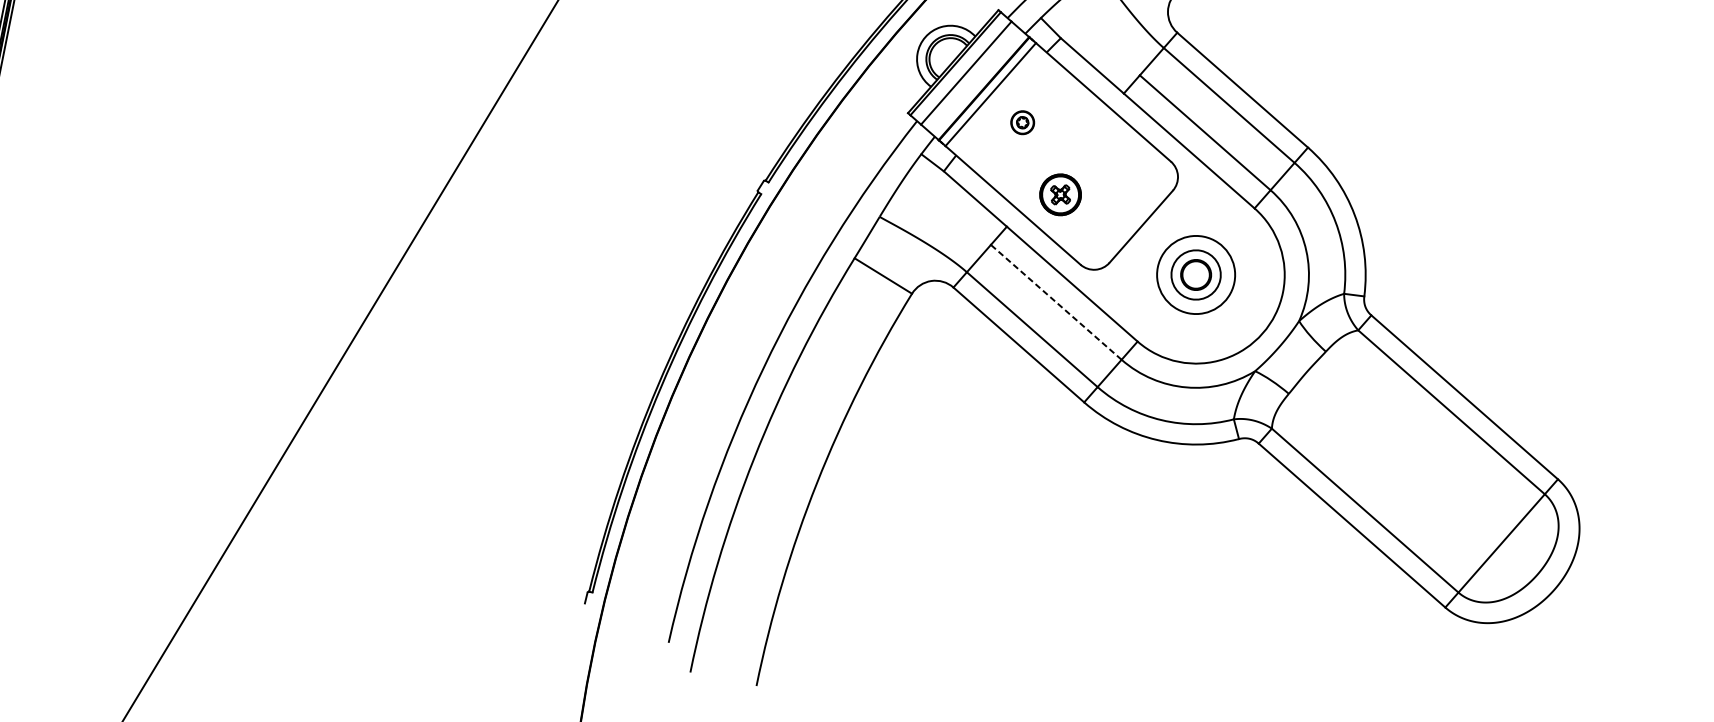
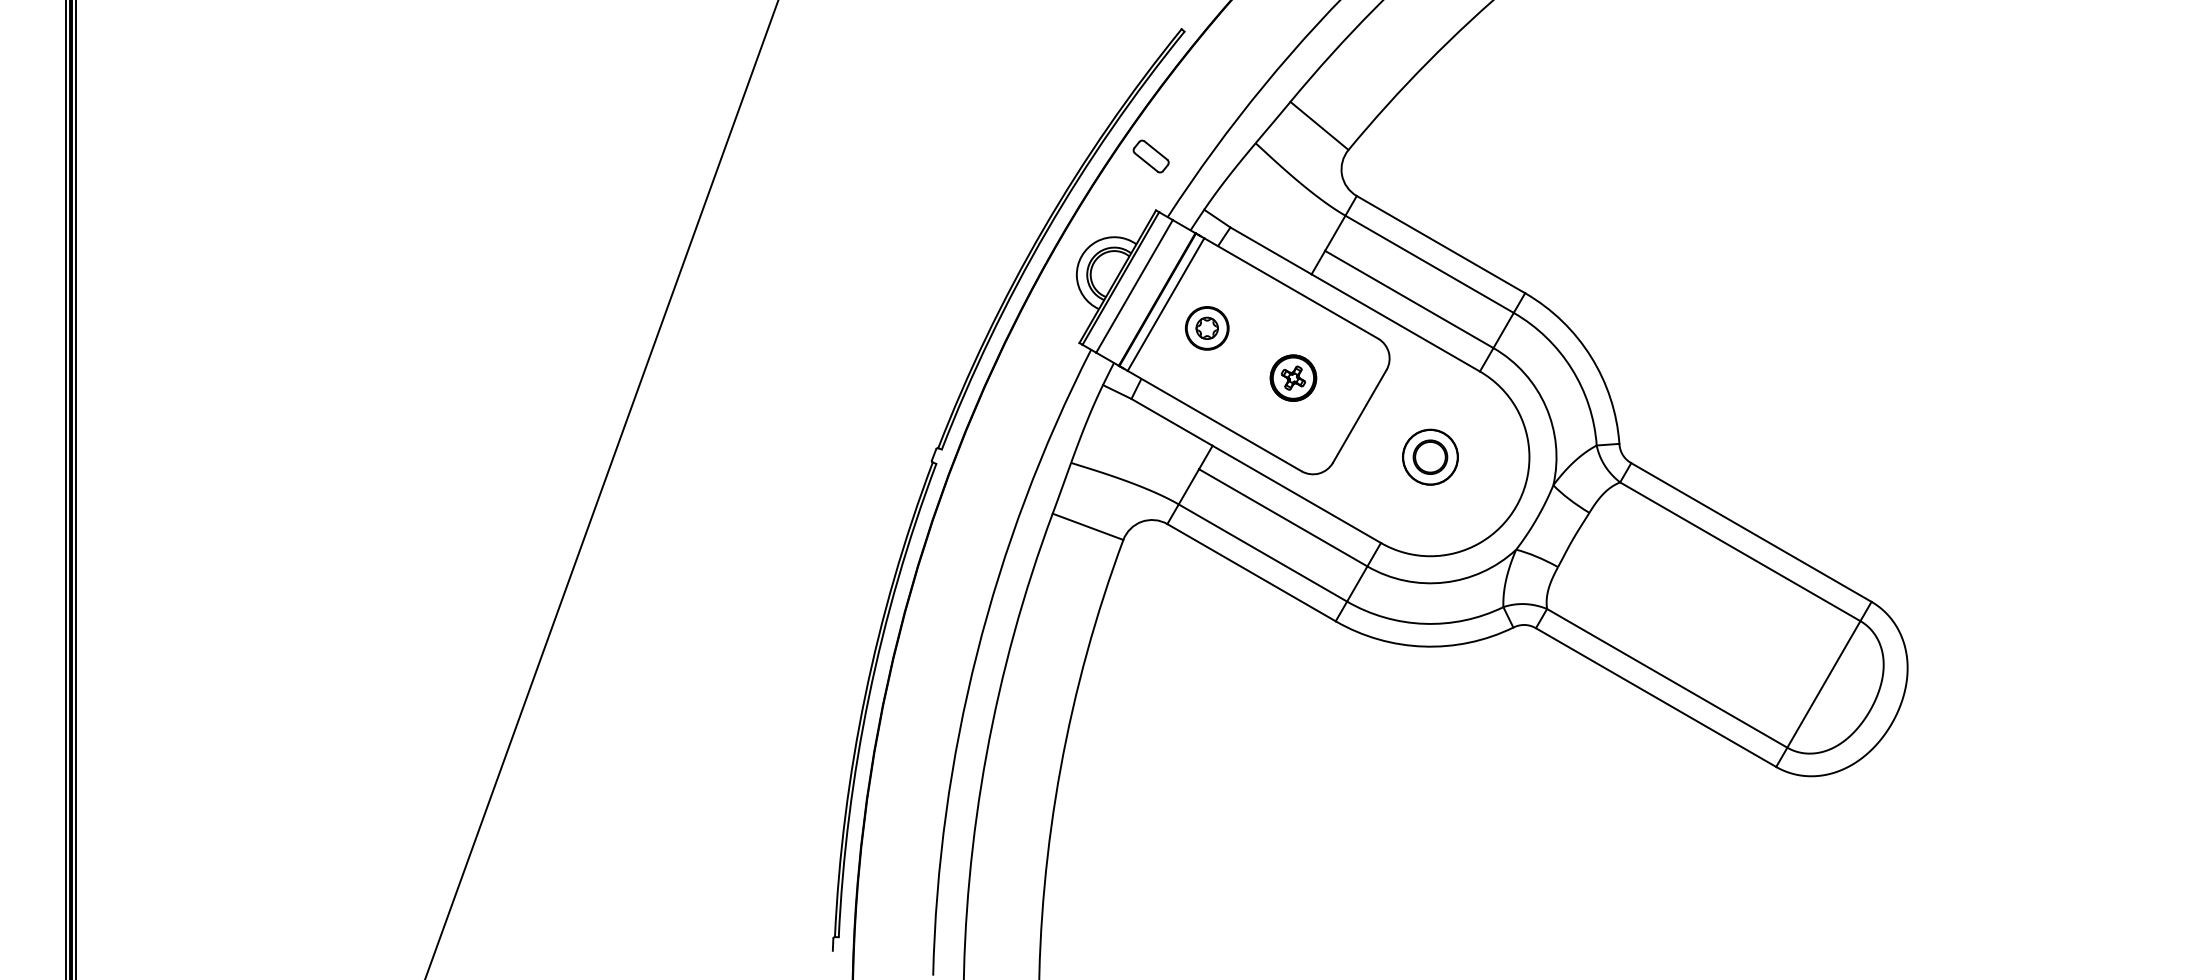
part: (1022, 122) -> (1206, 328), size x1.67
part: (1060, 194) -> (1293, 377), moved
circle: (1196, 275) -> (1430, 457), size x0.62
line: (1055, 301) -> (1282, 517), dashed -> solid

